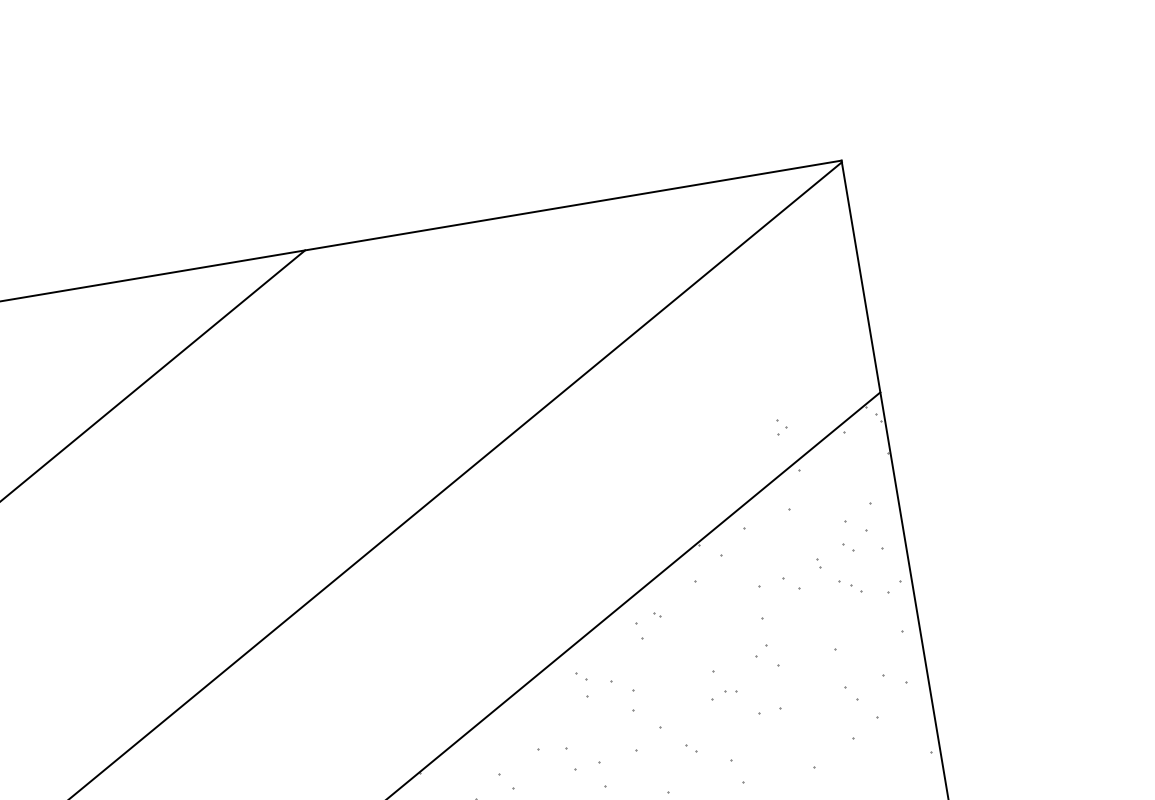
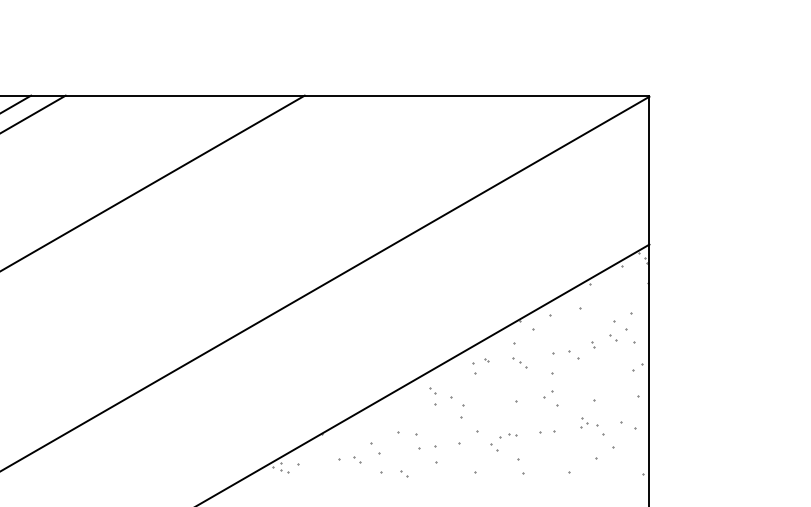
part: (782, 426) -> (584, 422), moved
part: (850, 586) -> (519, 362), moved
part: (724, 693) -> (508, 435), moved

